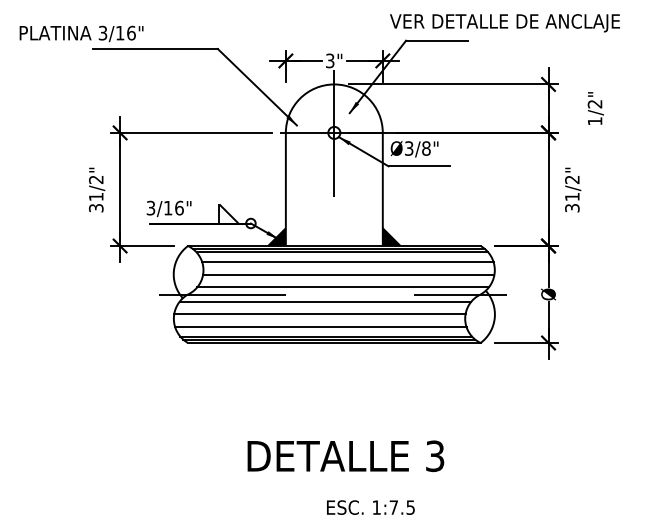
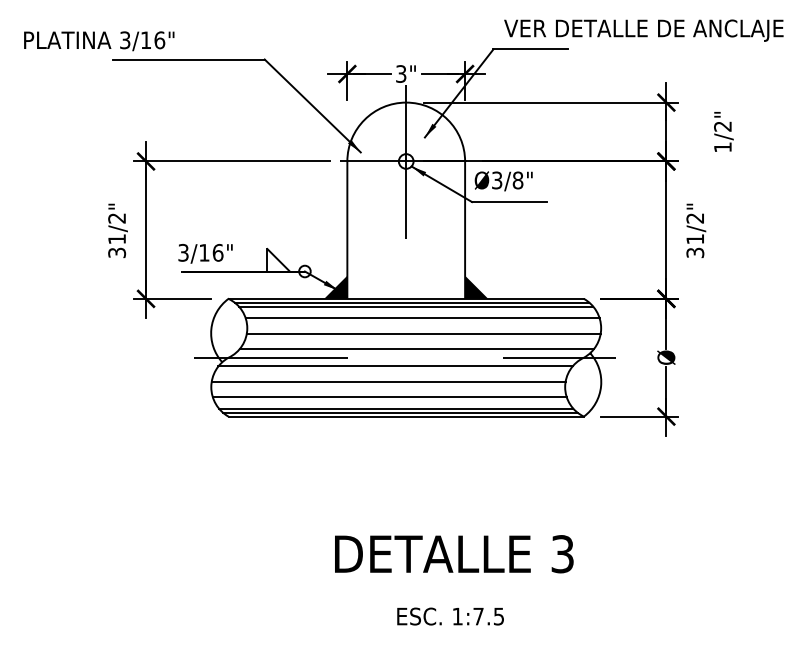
text: (504, 23) -> (643, 30), moved
text: (345, 456) -> (453, 554), moved

